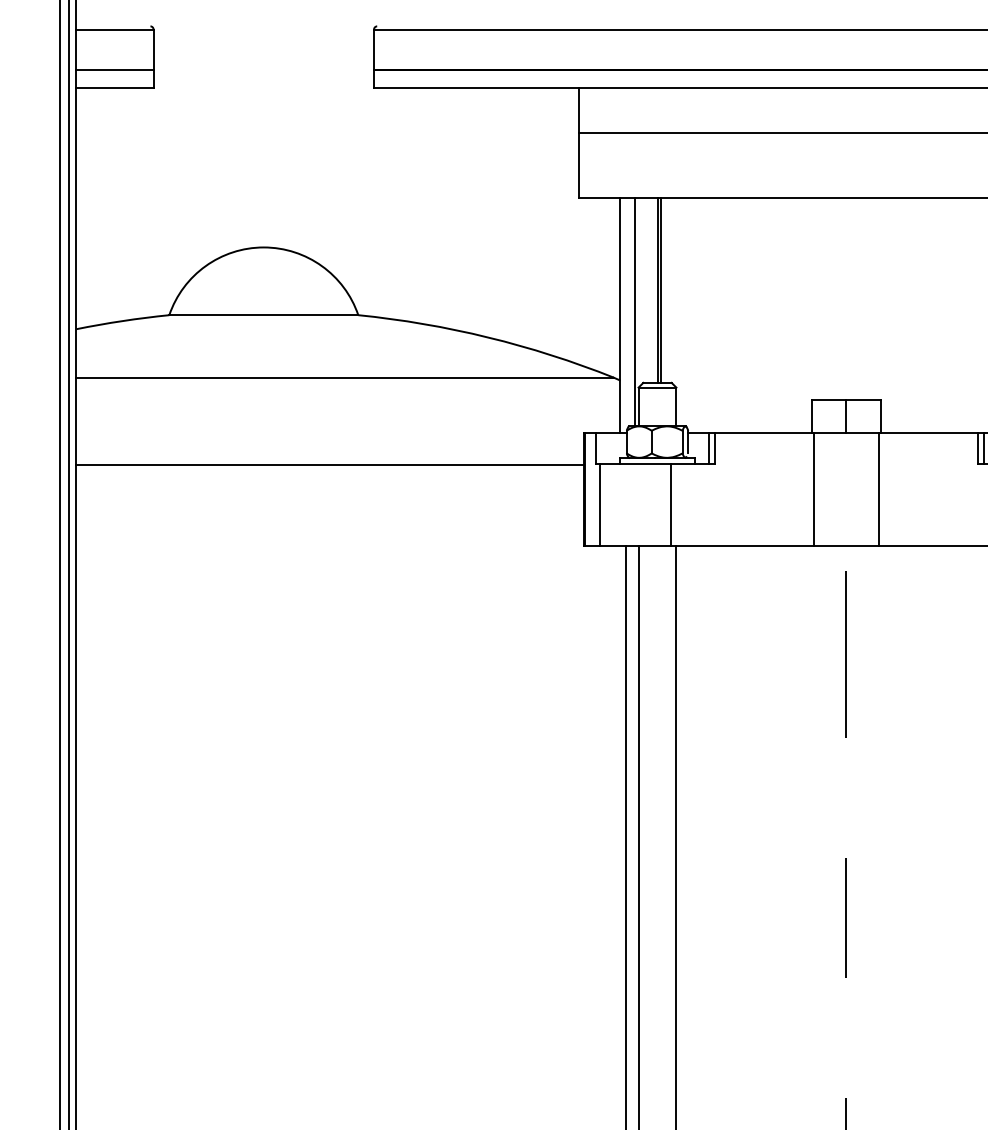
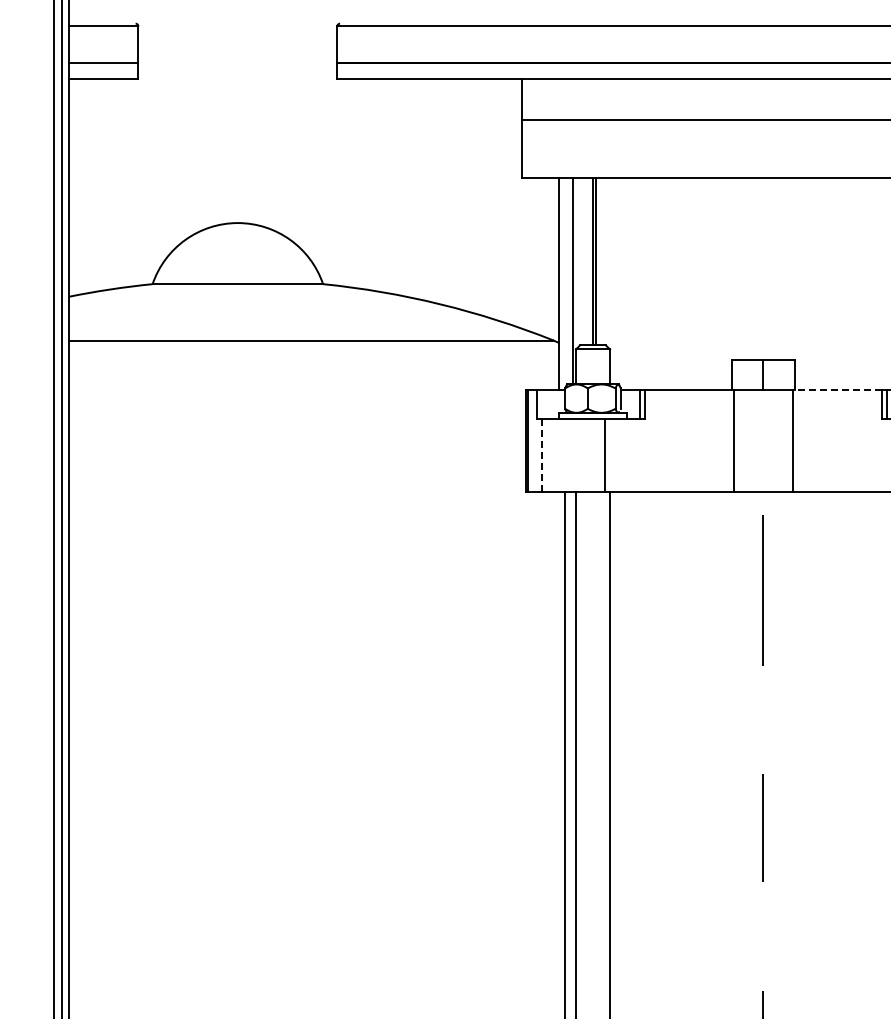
line: (928, 433) -> (837, 390), solid -> dashed
line: (329, 465) -> (297, 419), removed
line: (600, 505) -> (541, 455), solid -> dashed

